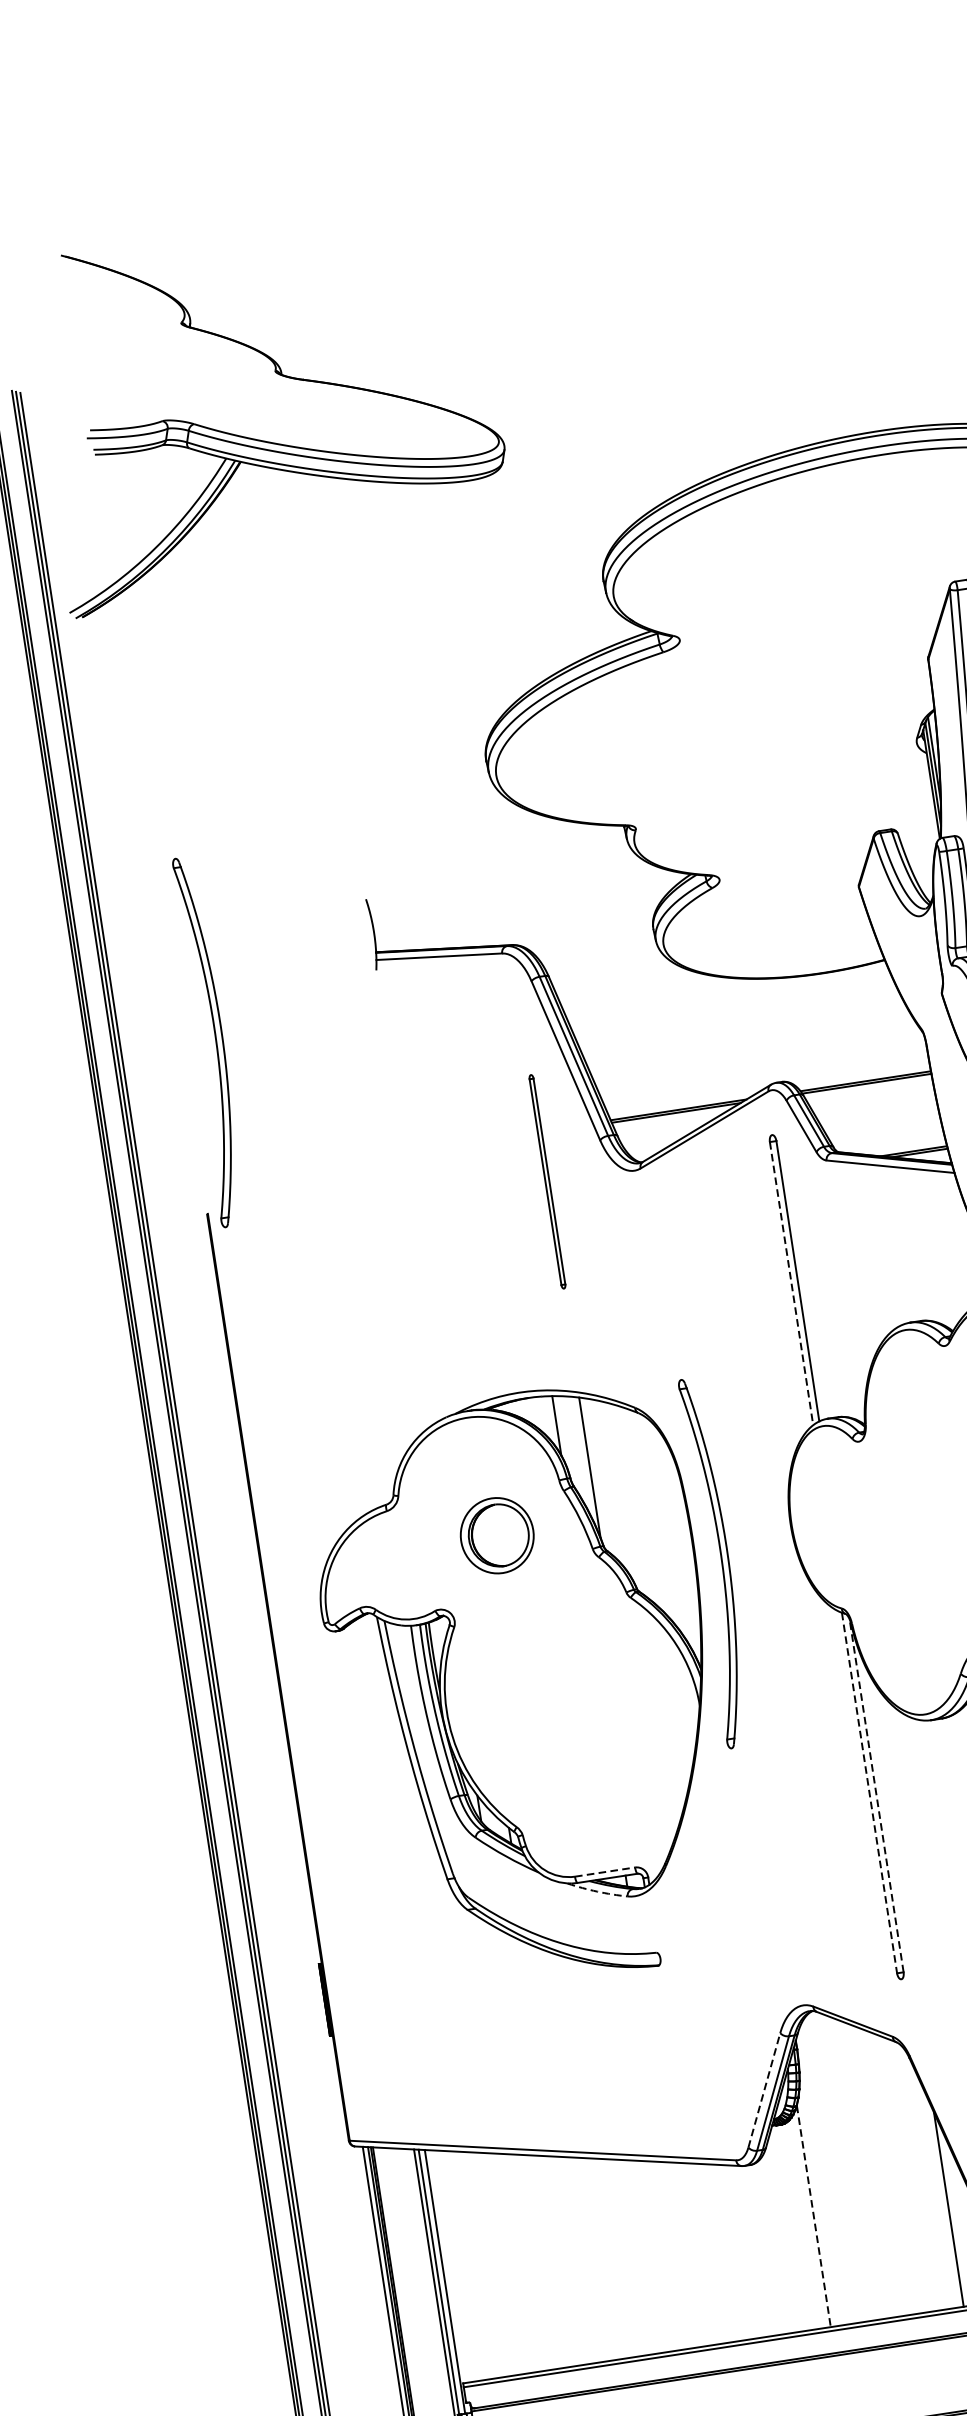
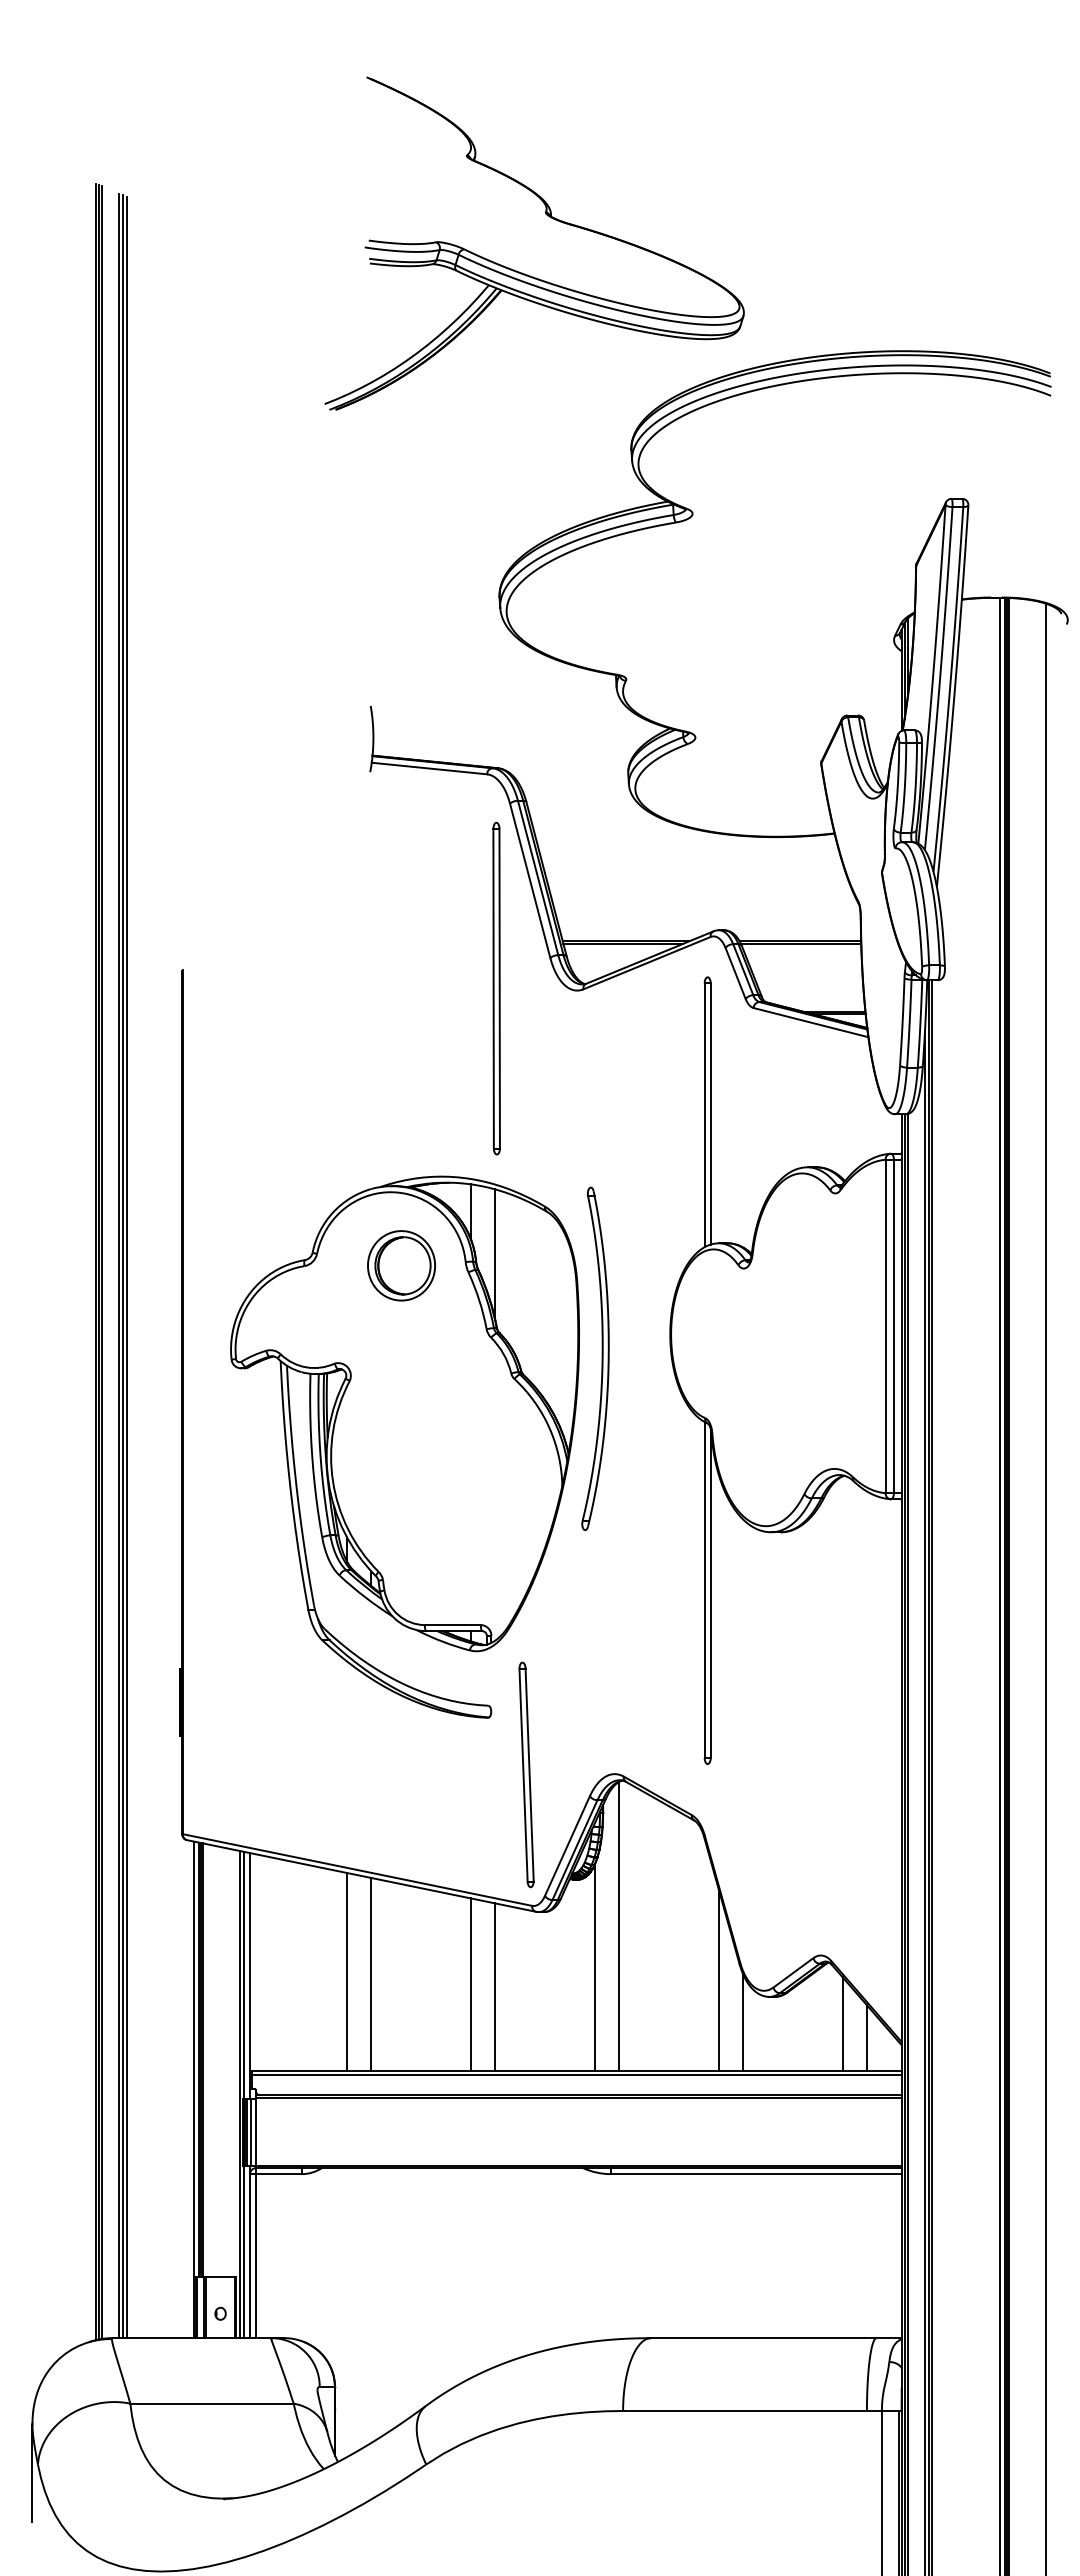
part: (280, 375) -> (549, 217), moved
part: (208, 1041) -> (207, 813), removed
part: (547, 1181) -> (496, 988), size x1.67
line: (791, 1283) -> (704, 1115), dashed -> solid
part: (497, 1535) -> (401, 1265), moved
line: (869, 1793) -> (704, 1590), dashed -> solid
line: (876, 1795) -> (710, 1593), dashed -> solid
line: (605, 1872) -> (453, 1625), dashed -> solid
arc: (597, 1891) -> (443, 1641), dashed -> solid
part: (708, 2020) -> (526, 1774), added
line: (764, 2090) -> (567, 1846), dashed -> solid
line: (833, 2167) -> (619, 1925), added
line: (813, 2217) -> (594, 1968), dashed -> solid
line: (710, 2252) -> (495, 1986), added
line: (684, 2254) -> (471, 1984), added
line: (575, 2260) -> (371, 1974), added
line: (548, 2261) -> (347, 1971), added

